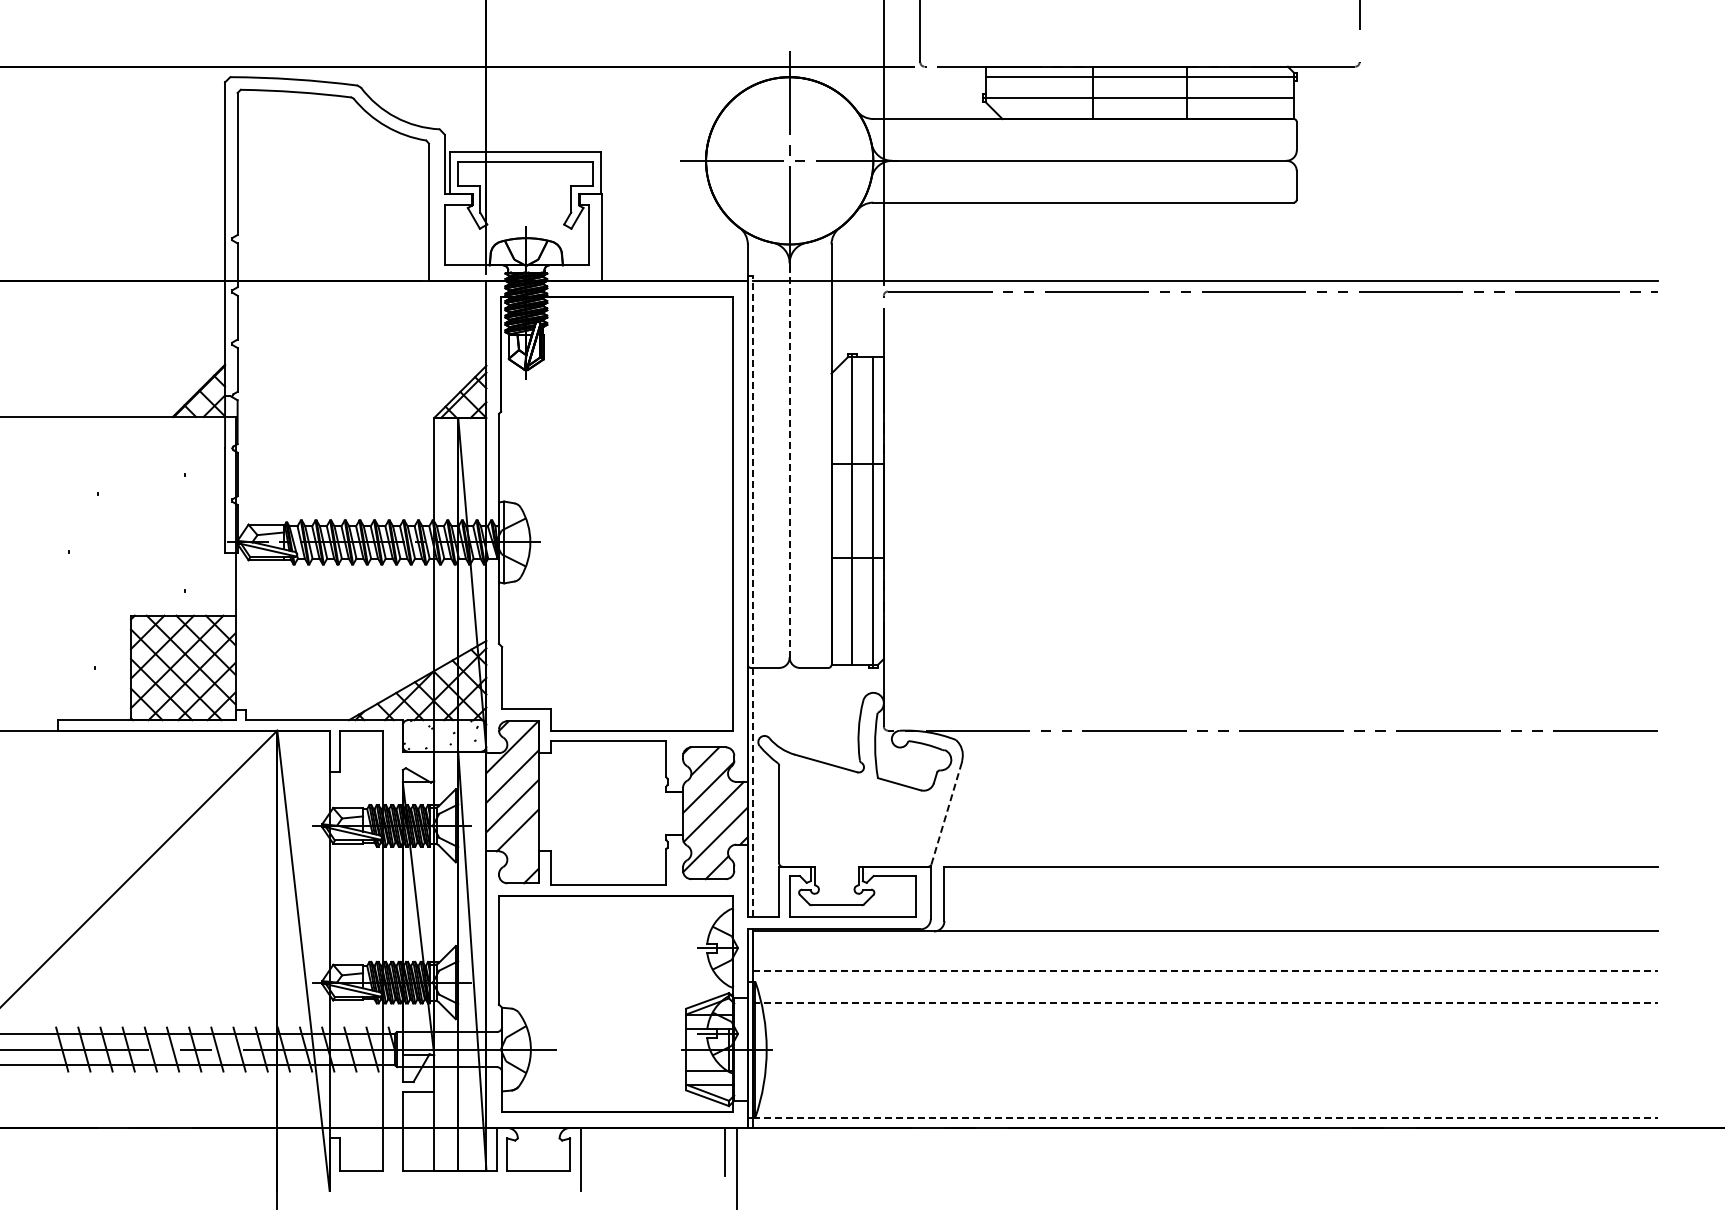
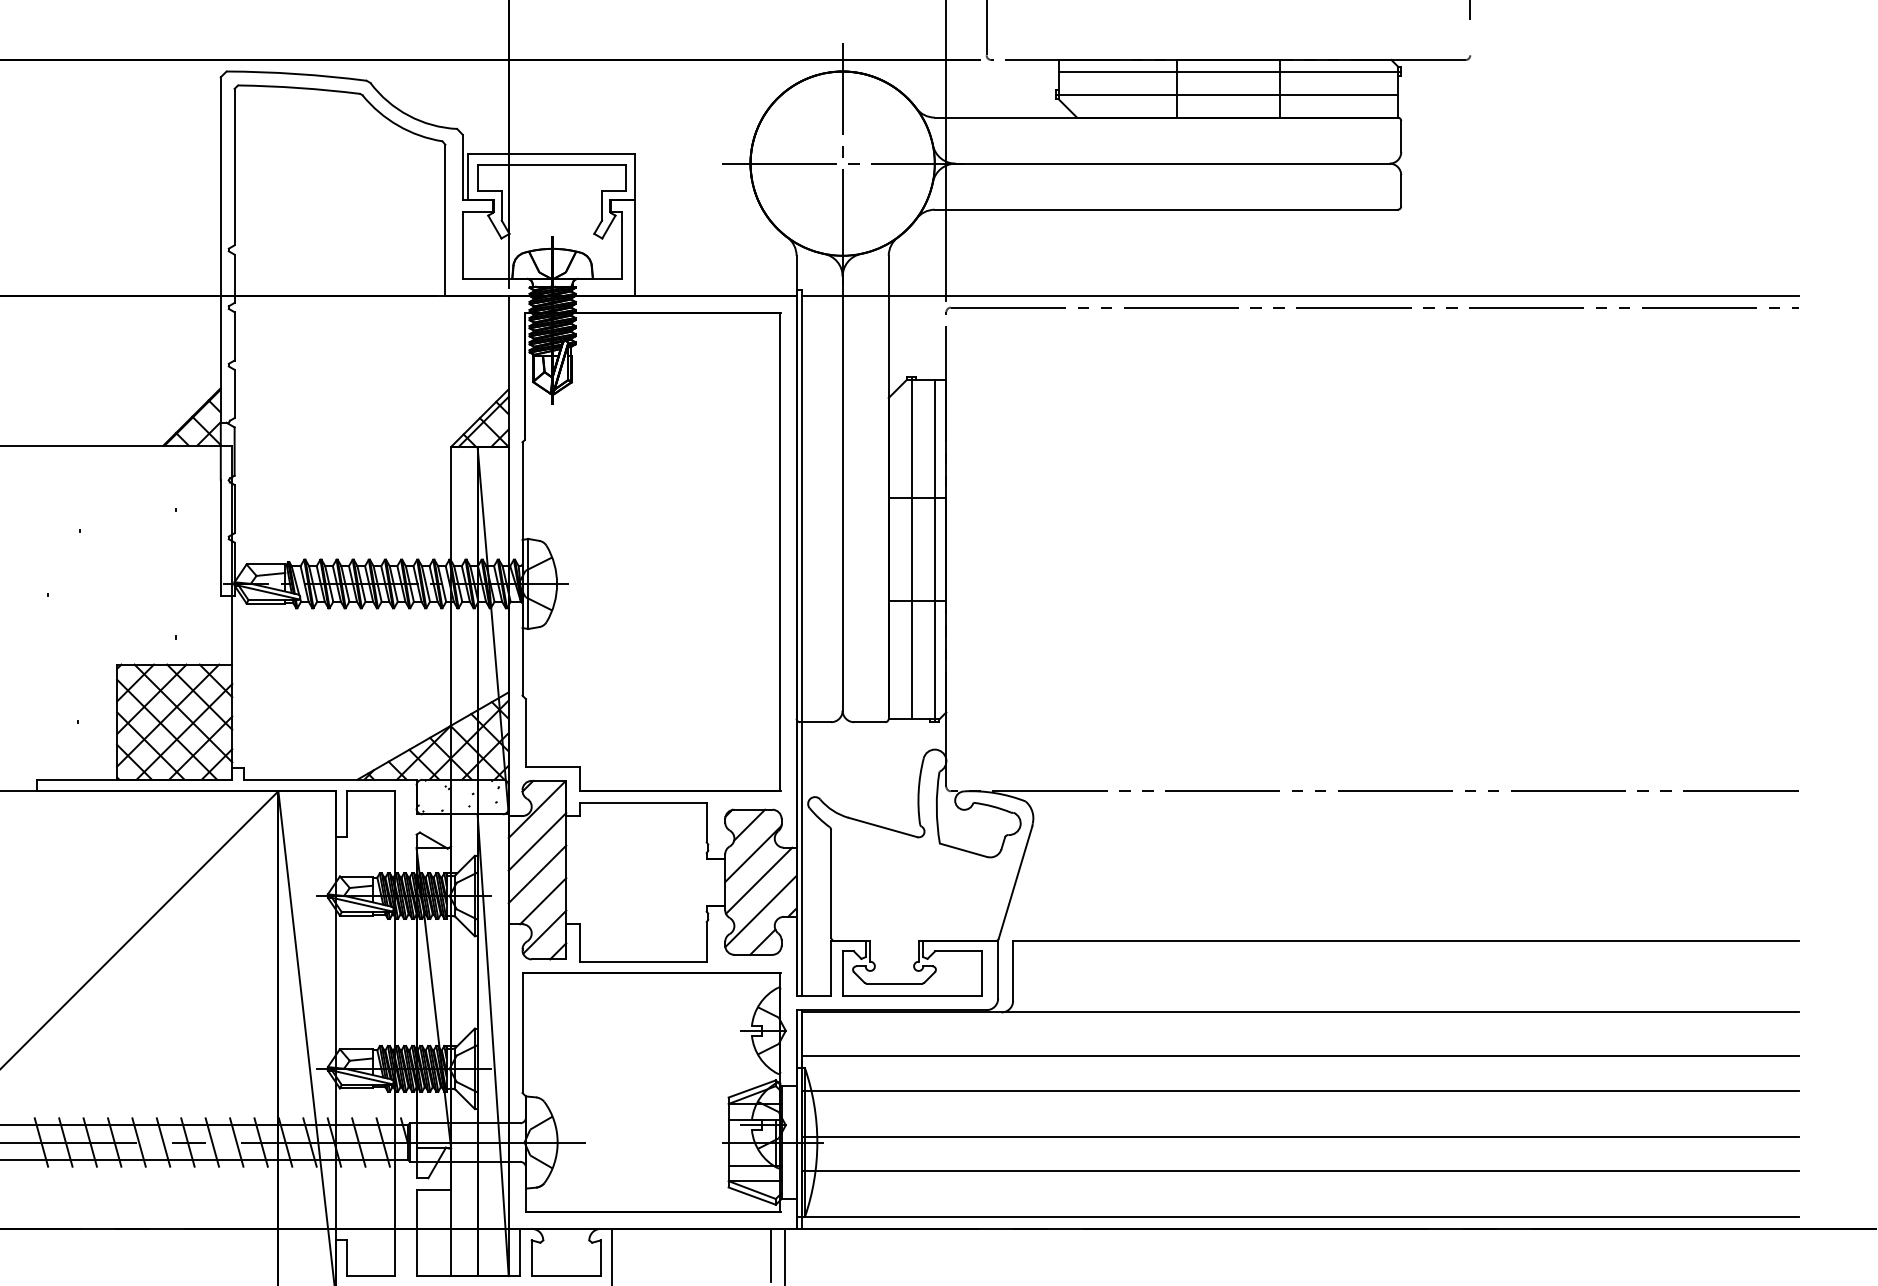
line: (789, 459) -> (842, 492), dashed -> solid
line: (753, 595) -> (802, 642), dashed -> solid
line: (946, 813) -> (1015, 882), dashed -> solid
line: (518, 858) -> (543, 932), added
line: (1205, 971) -> (1300, 1056), dashed -> solid
line: (1205, 1002) -> (1300, 1090), dashed -> solid
line: (1205, 1044) -> (1300, 1136), added
line: (1205, 1075) -> (1300, 1171), added
line: (1205, 1117) -> (1300, 1217), dashed -> solid

